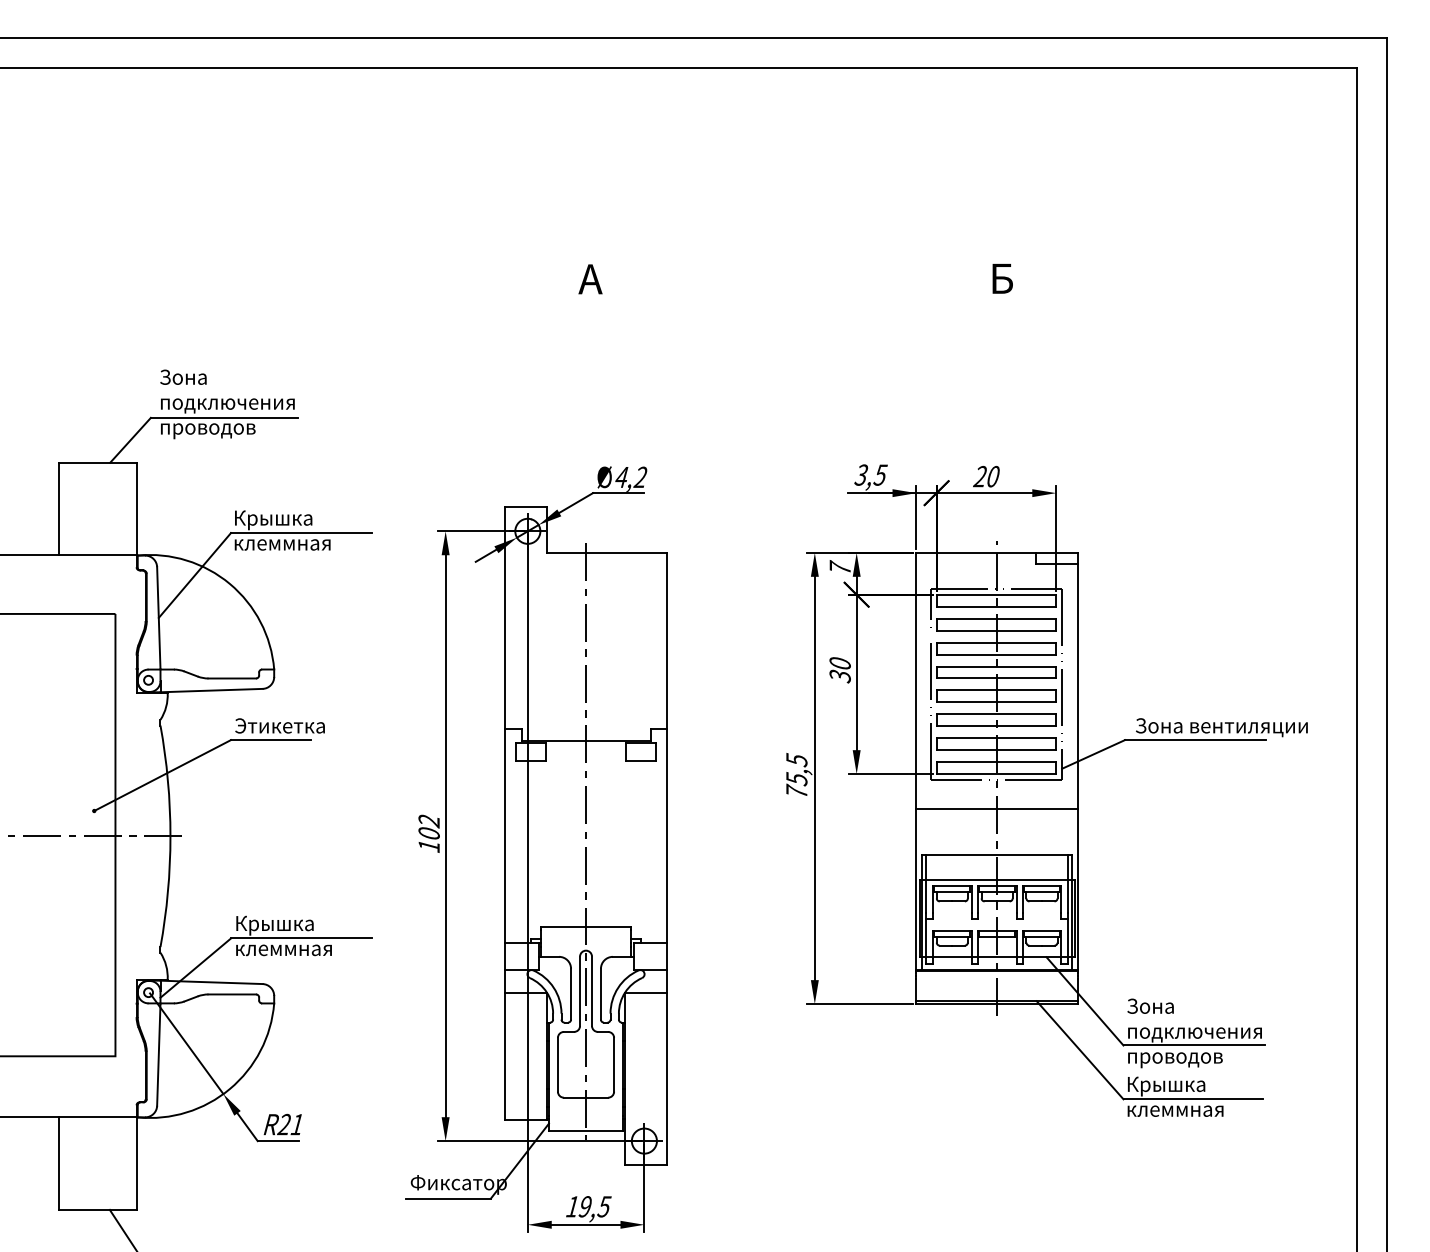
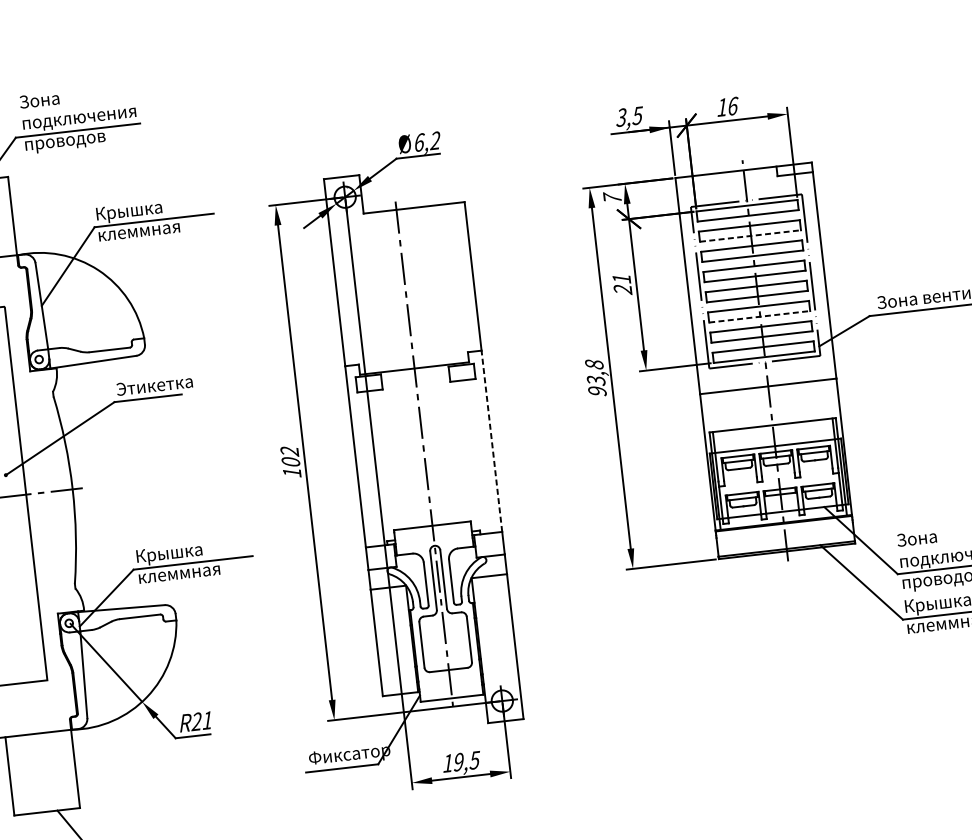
text: (986, 476) -> (727, 106), 20 -> 16
text: (622, 477) -> (419, 142), 4,2 -> 6,2
line: (996, 630) -> (750, 235), solid -> dashed
text: (839, 670) -> (621, 284), 30 -> 21
line: (996, 726) -> (759, 316), solid -> dashed
text: (796, 775) -> (595, 377), 75,5 -> 93,8
line: (666, 835) -> (491, 440), solid -> dashed

